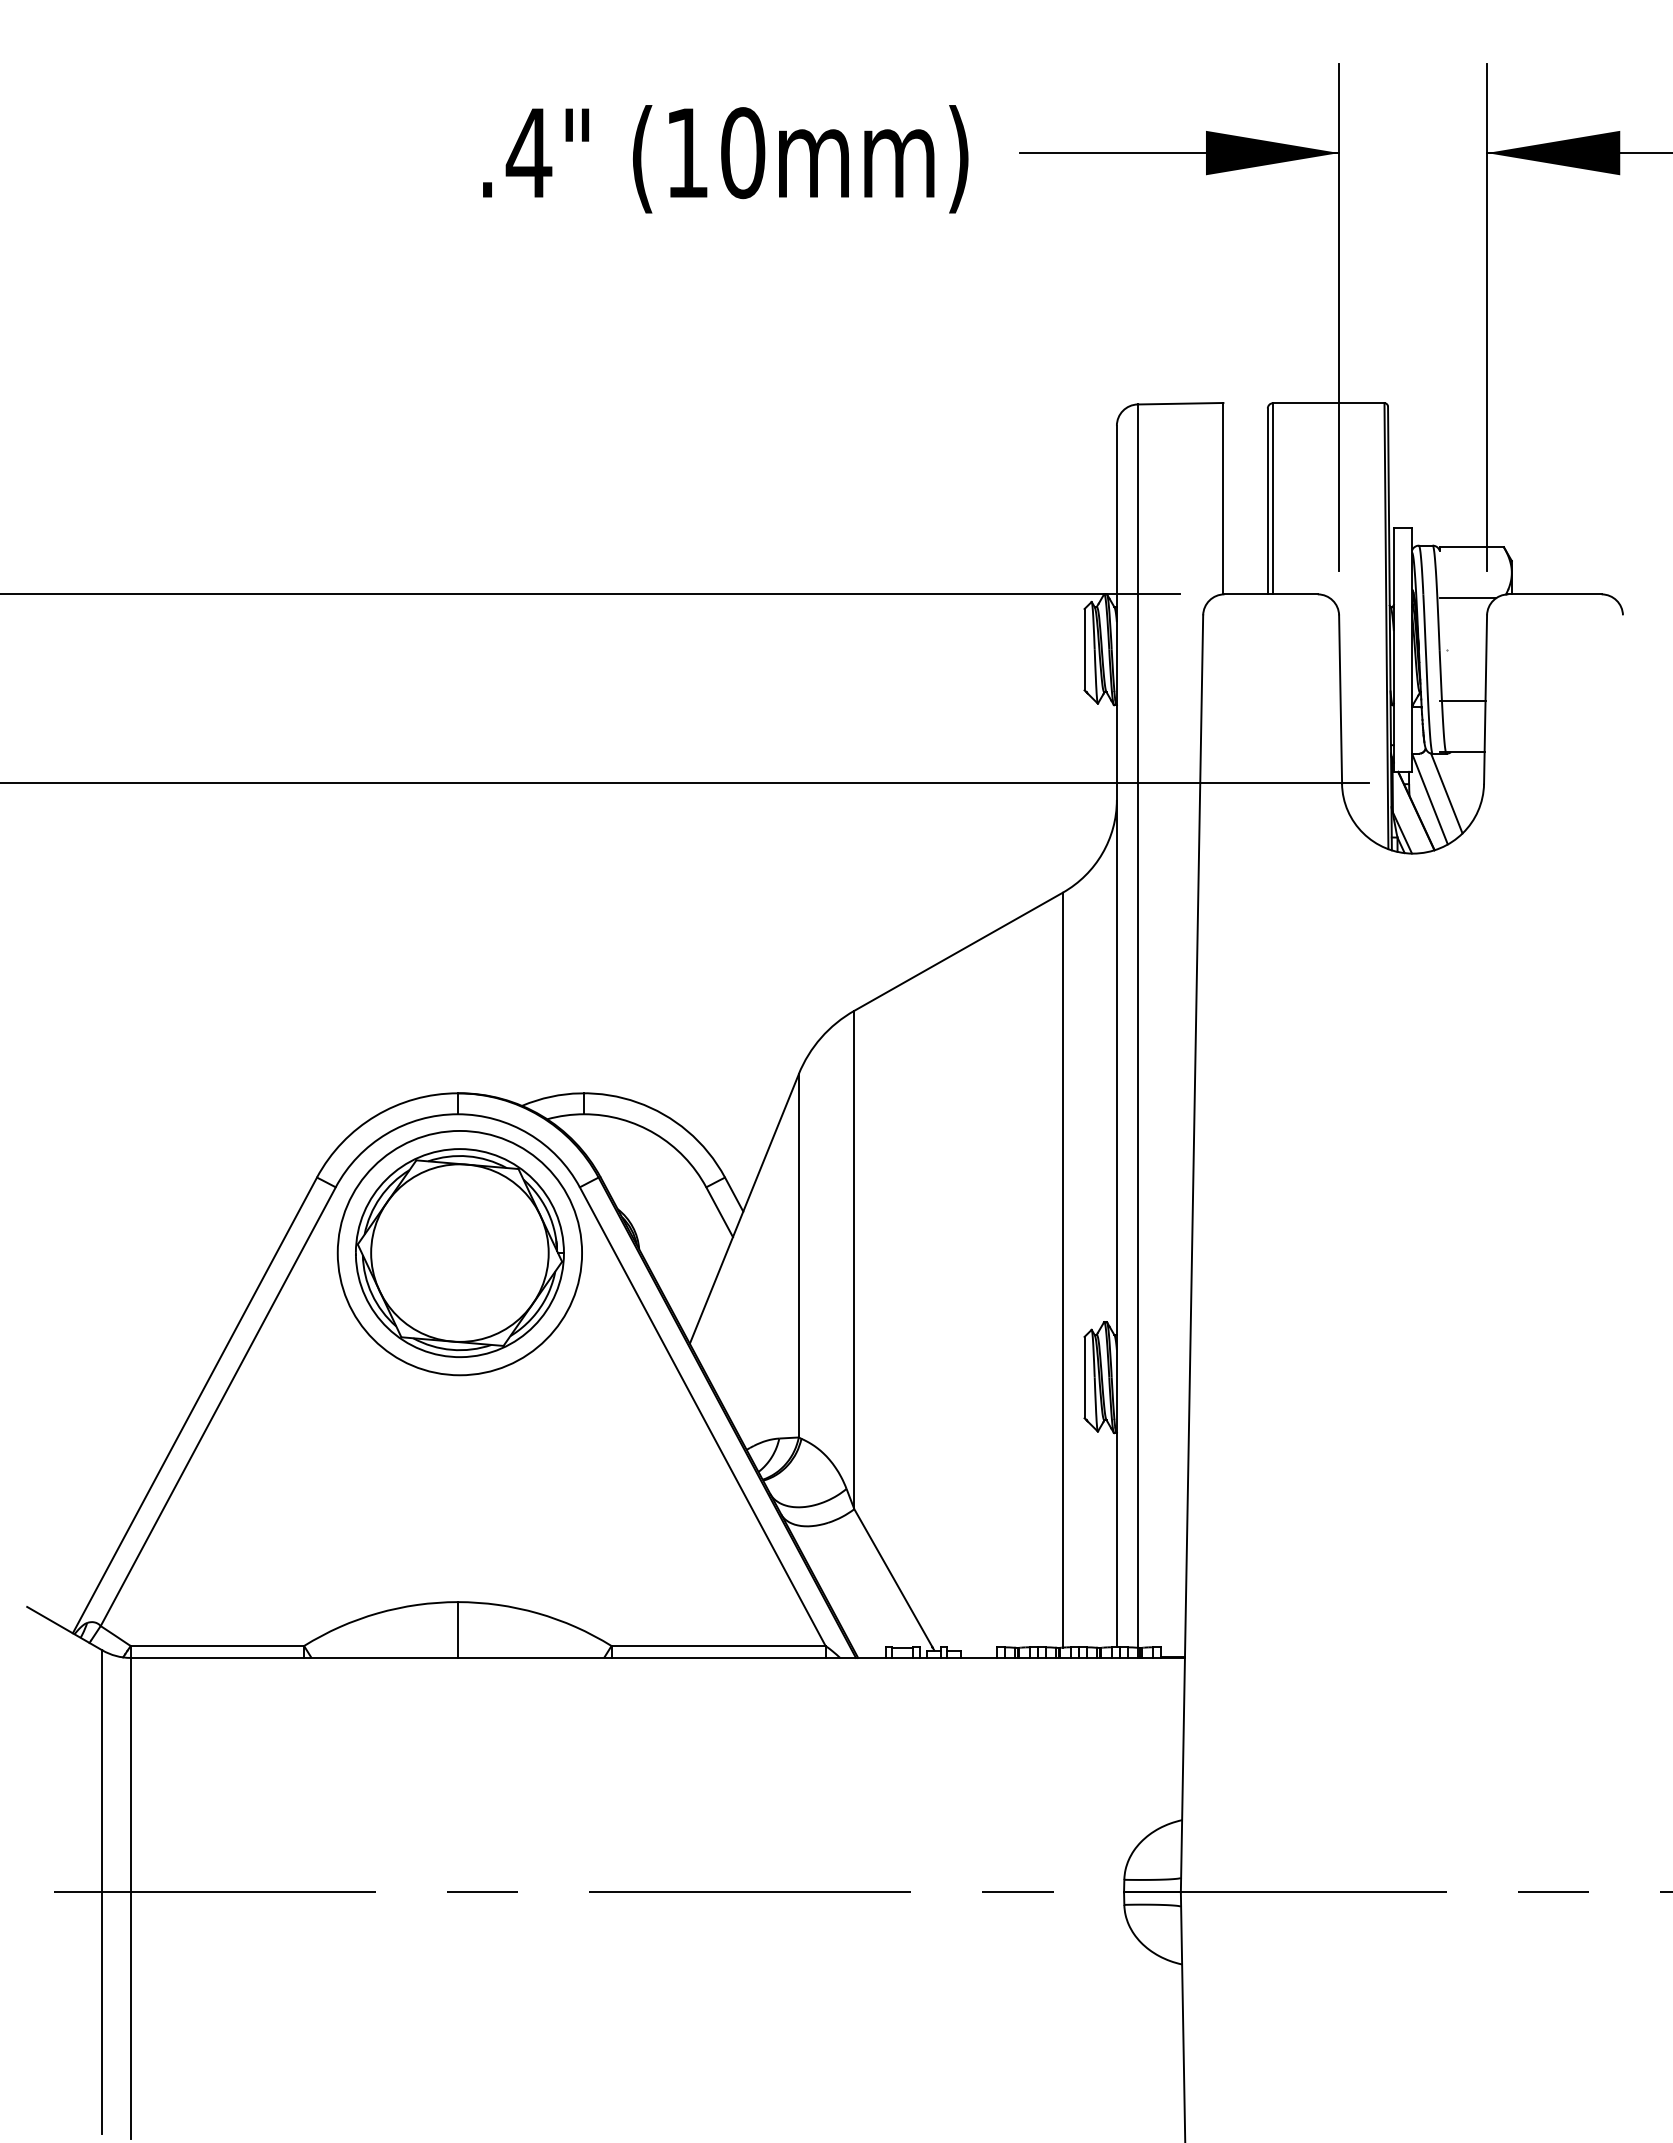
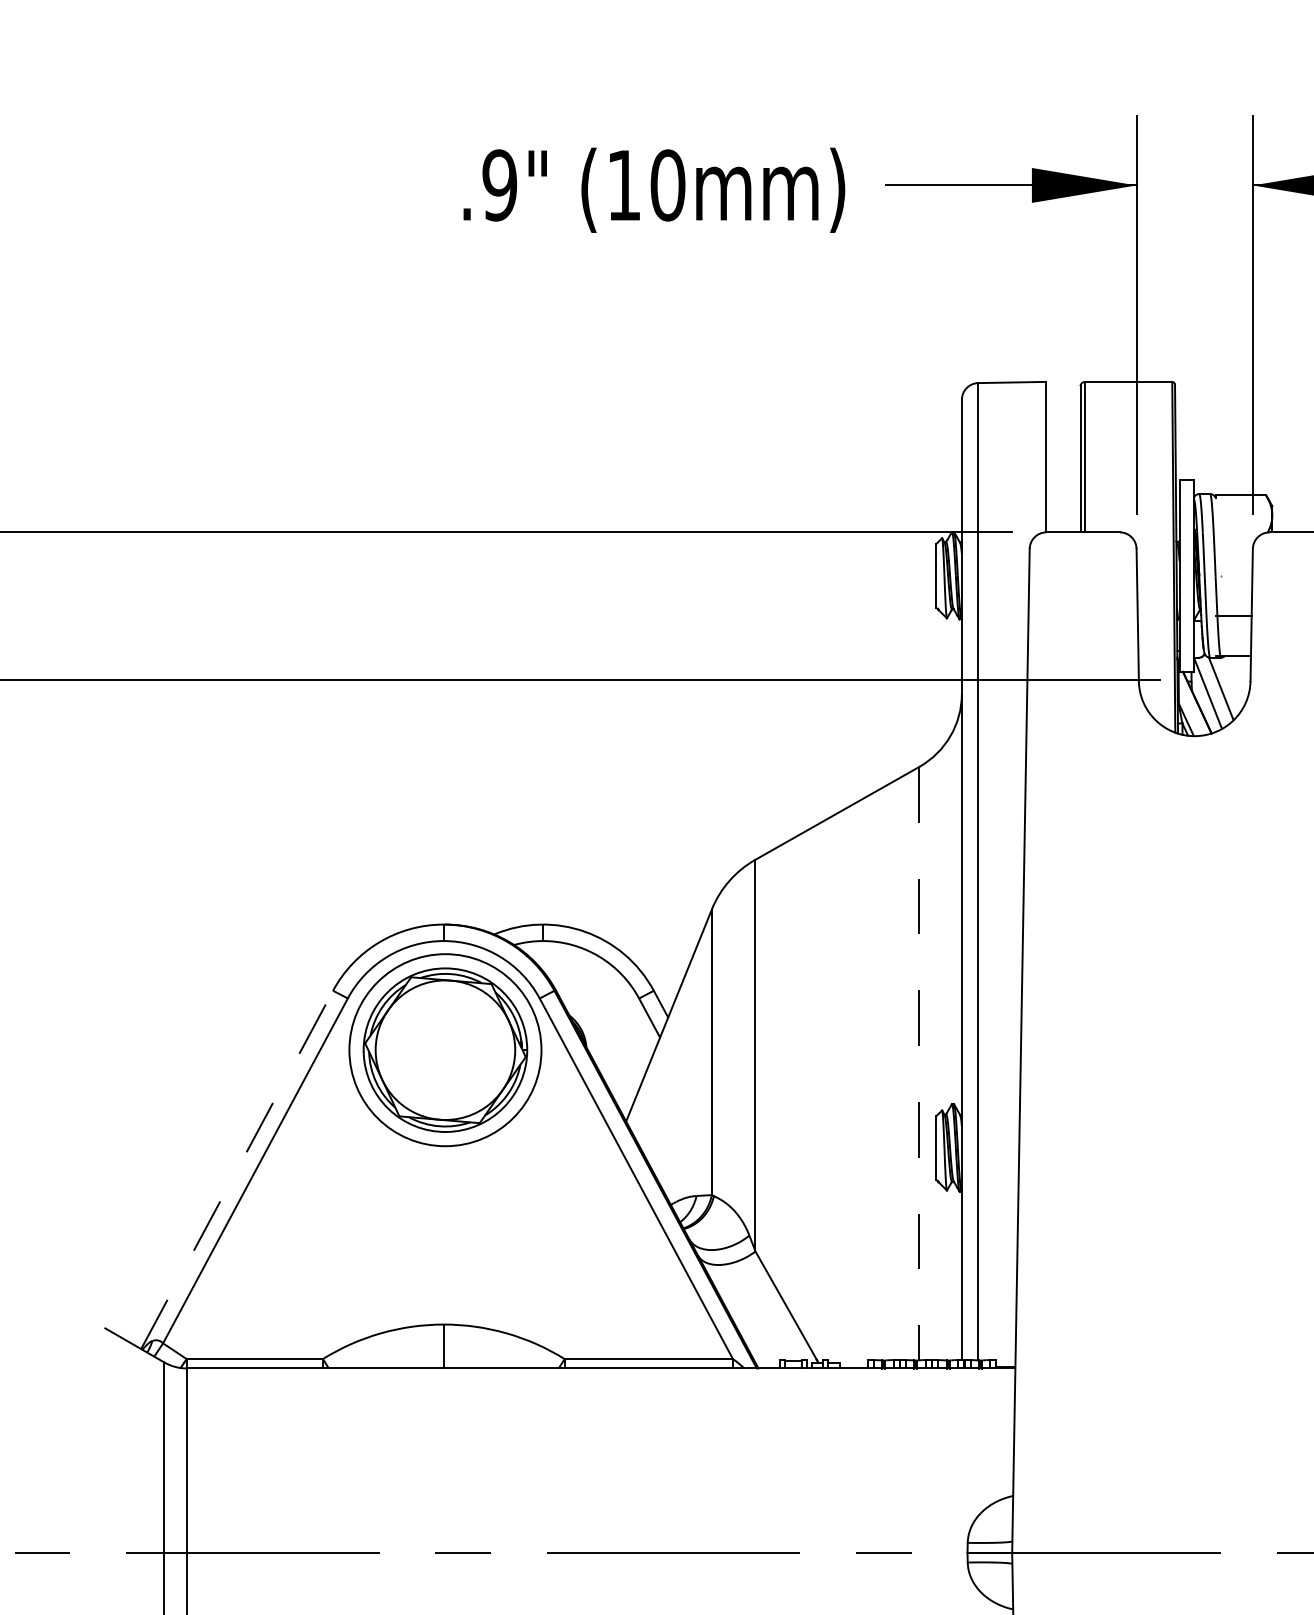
text: (528, 153) -> (499, 185), .4" -> .9"
line: (1467, 598) -> (1237, 535), removed
line: (1062, 1270) -> (919, 1063), solid -> dashed
line: (195, 1405) -> (237, 1169), solid -> dashed

